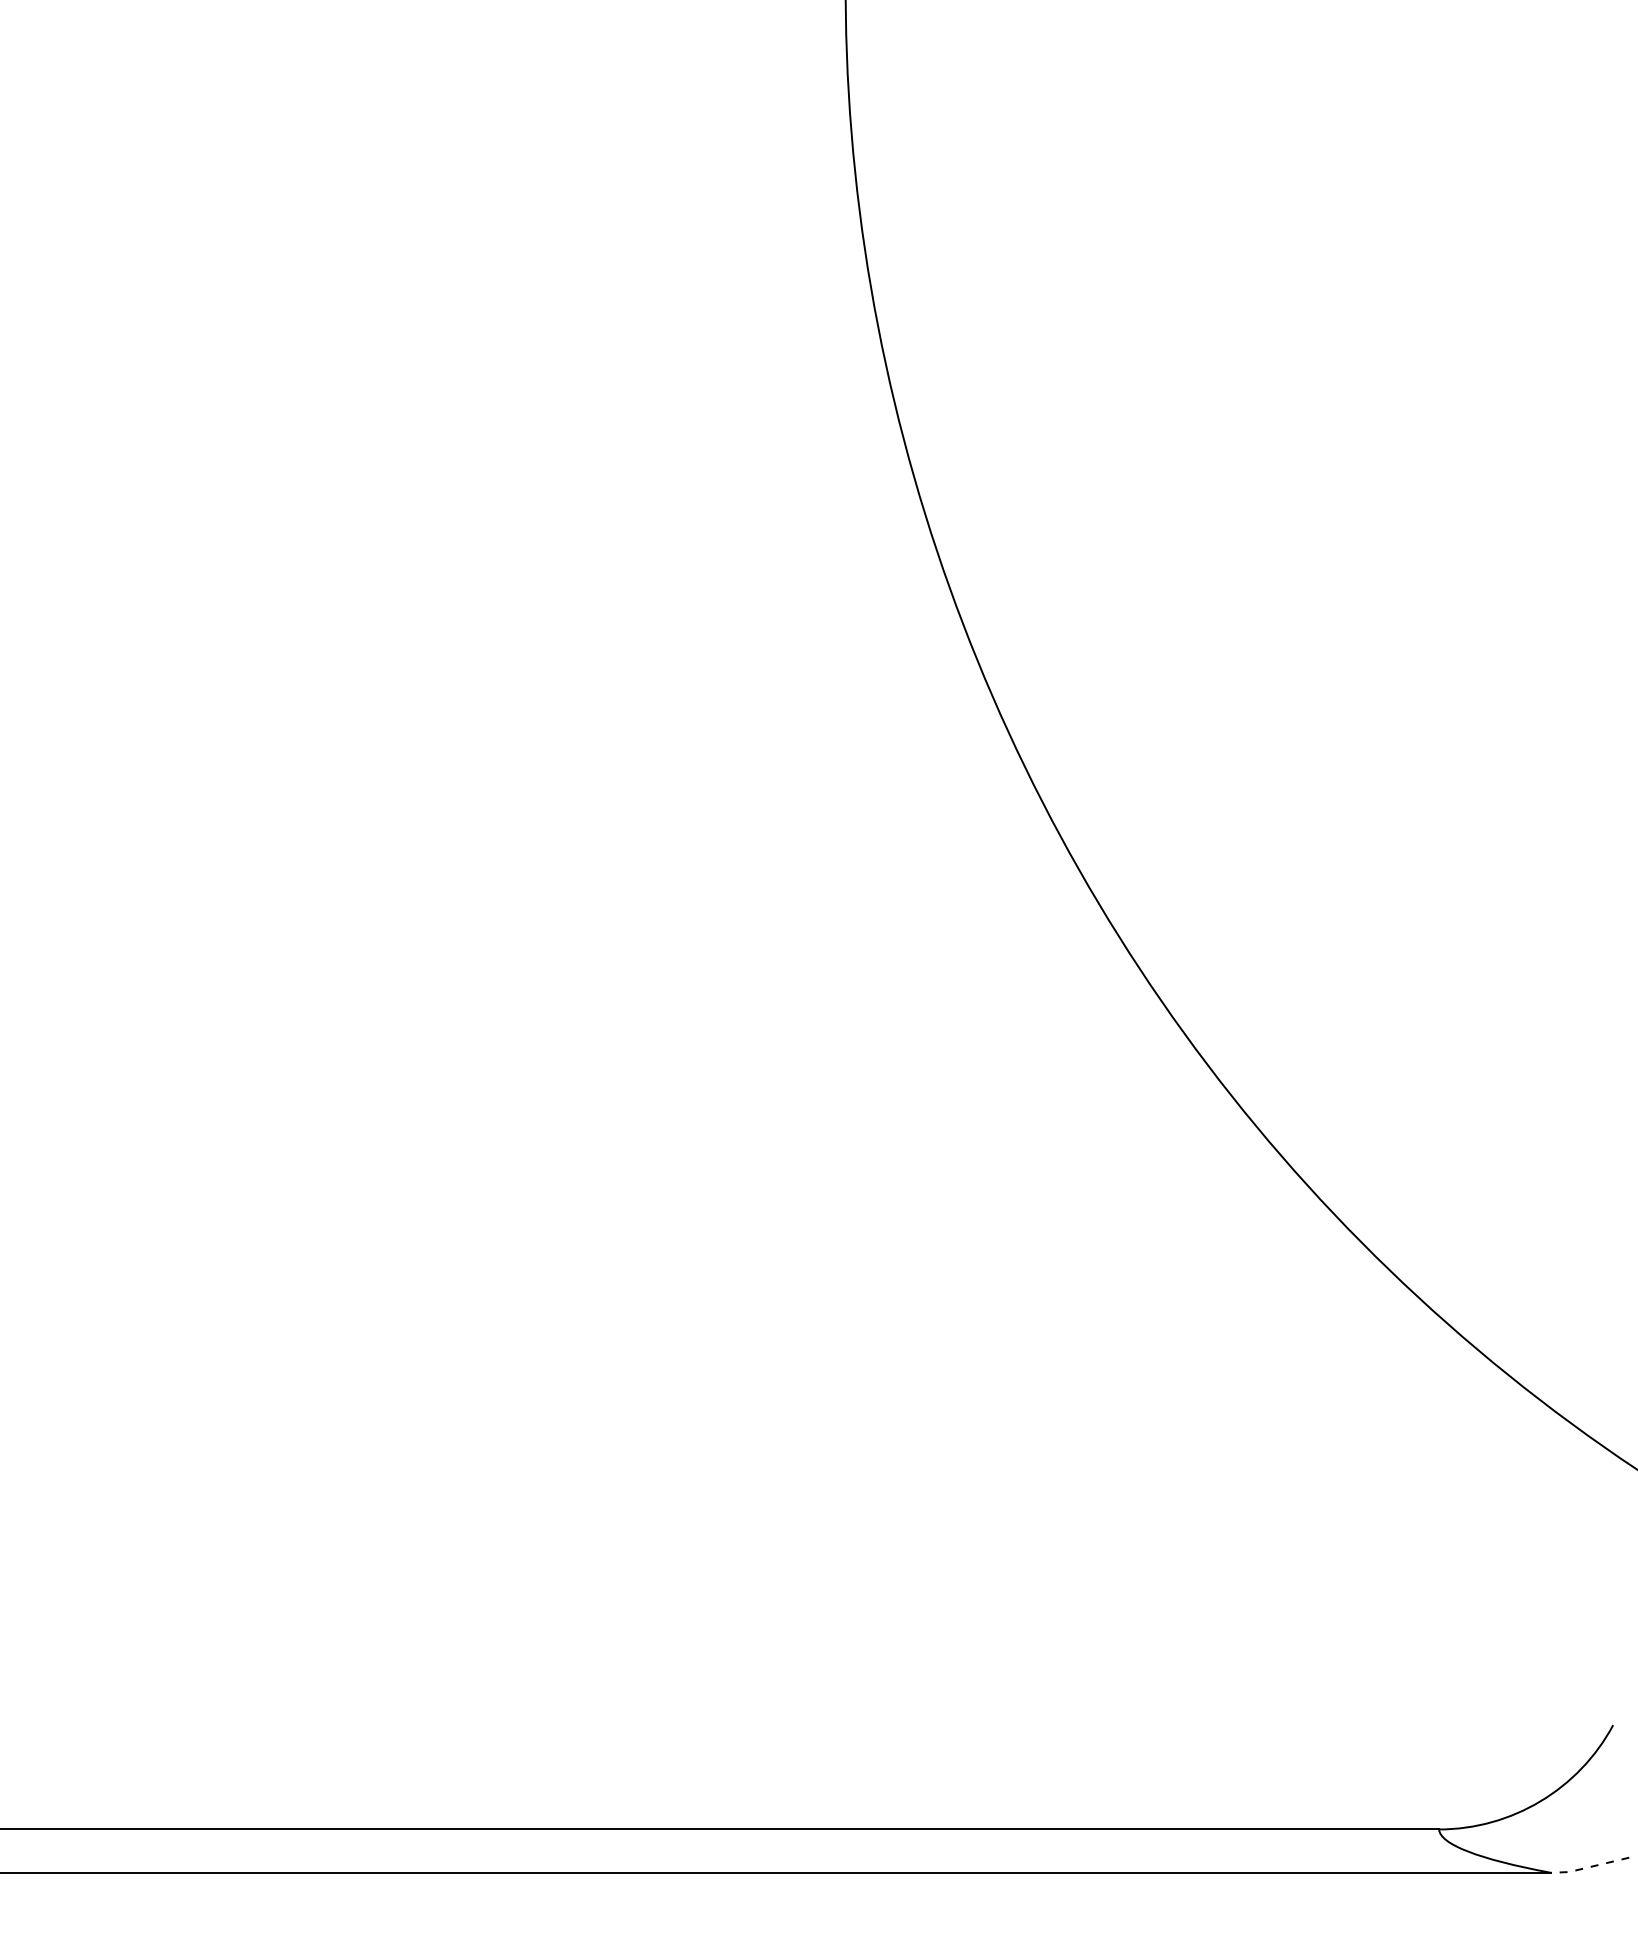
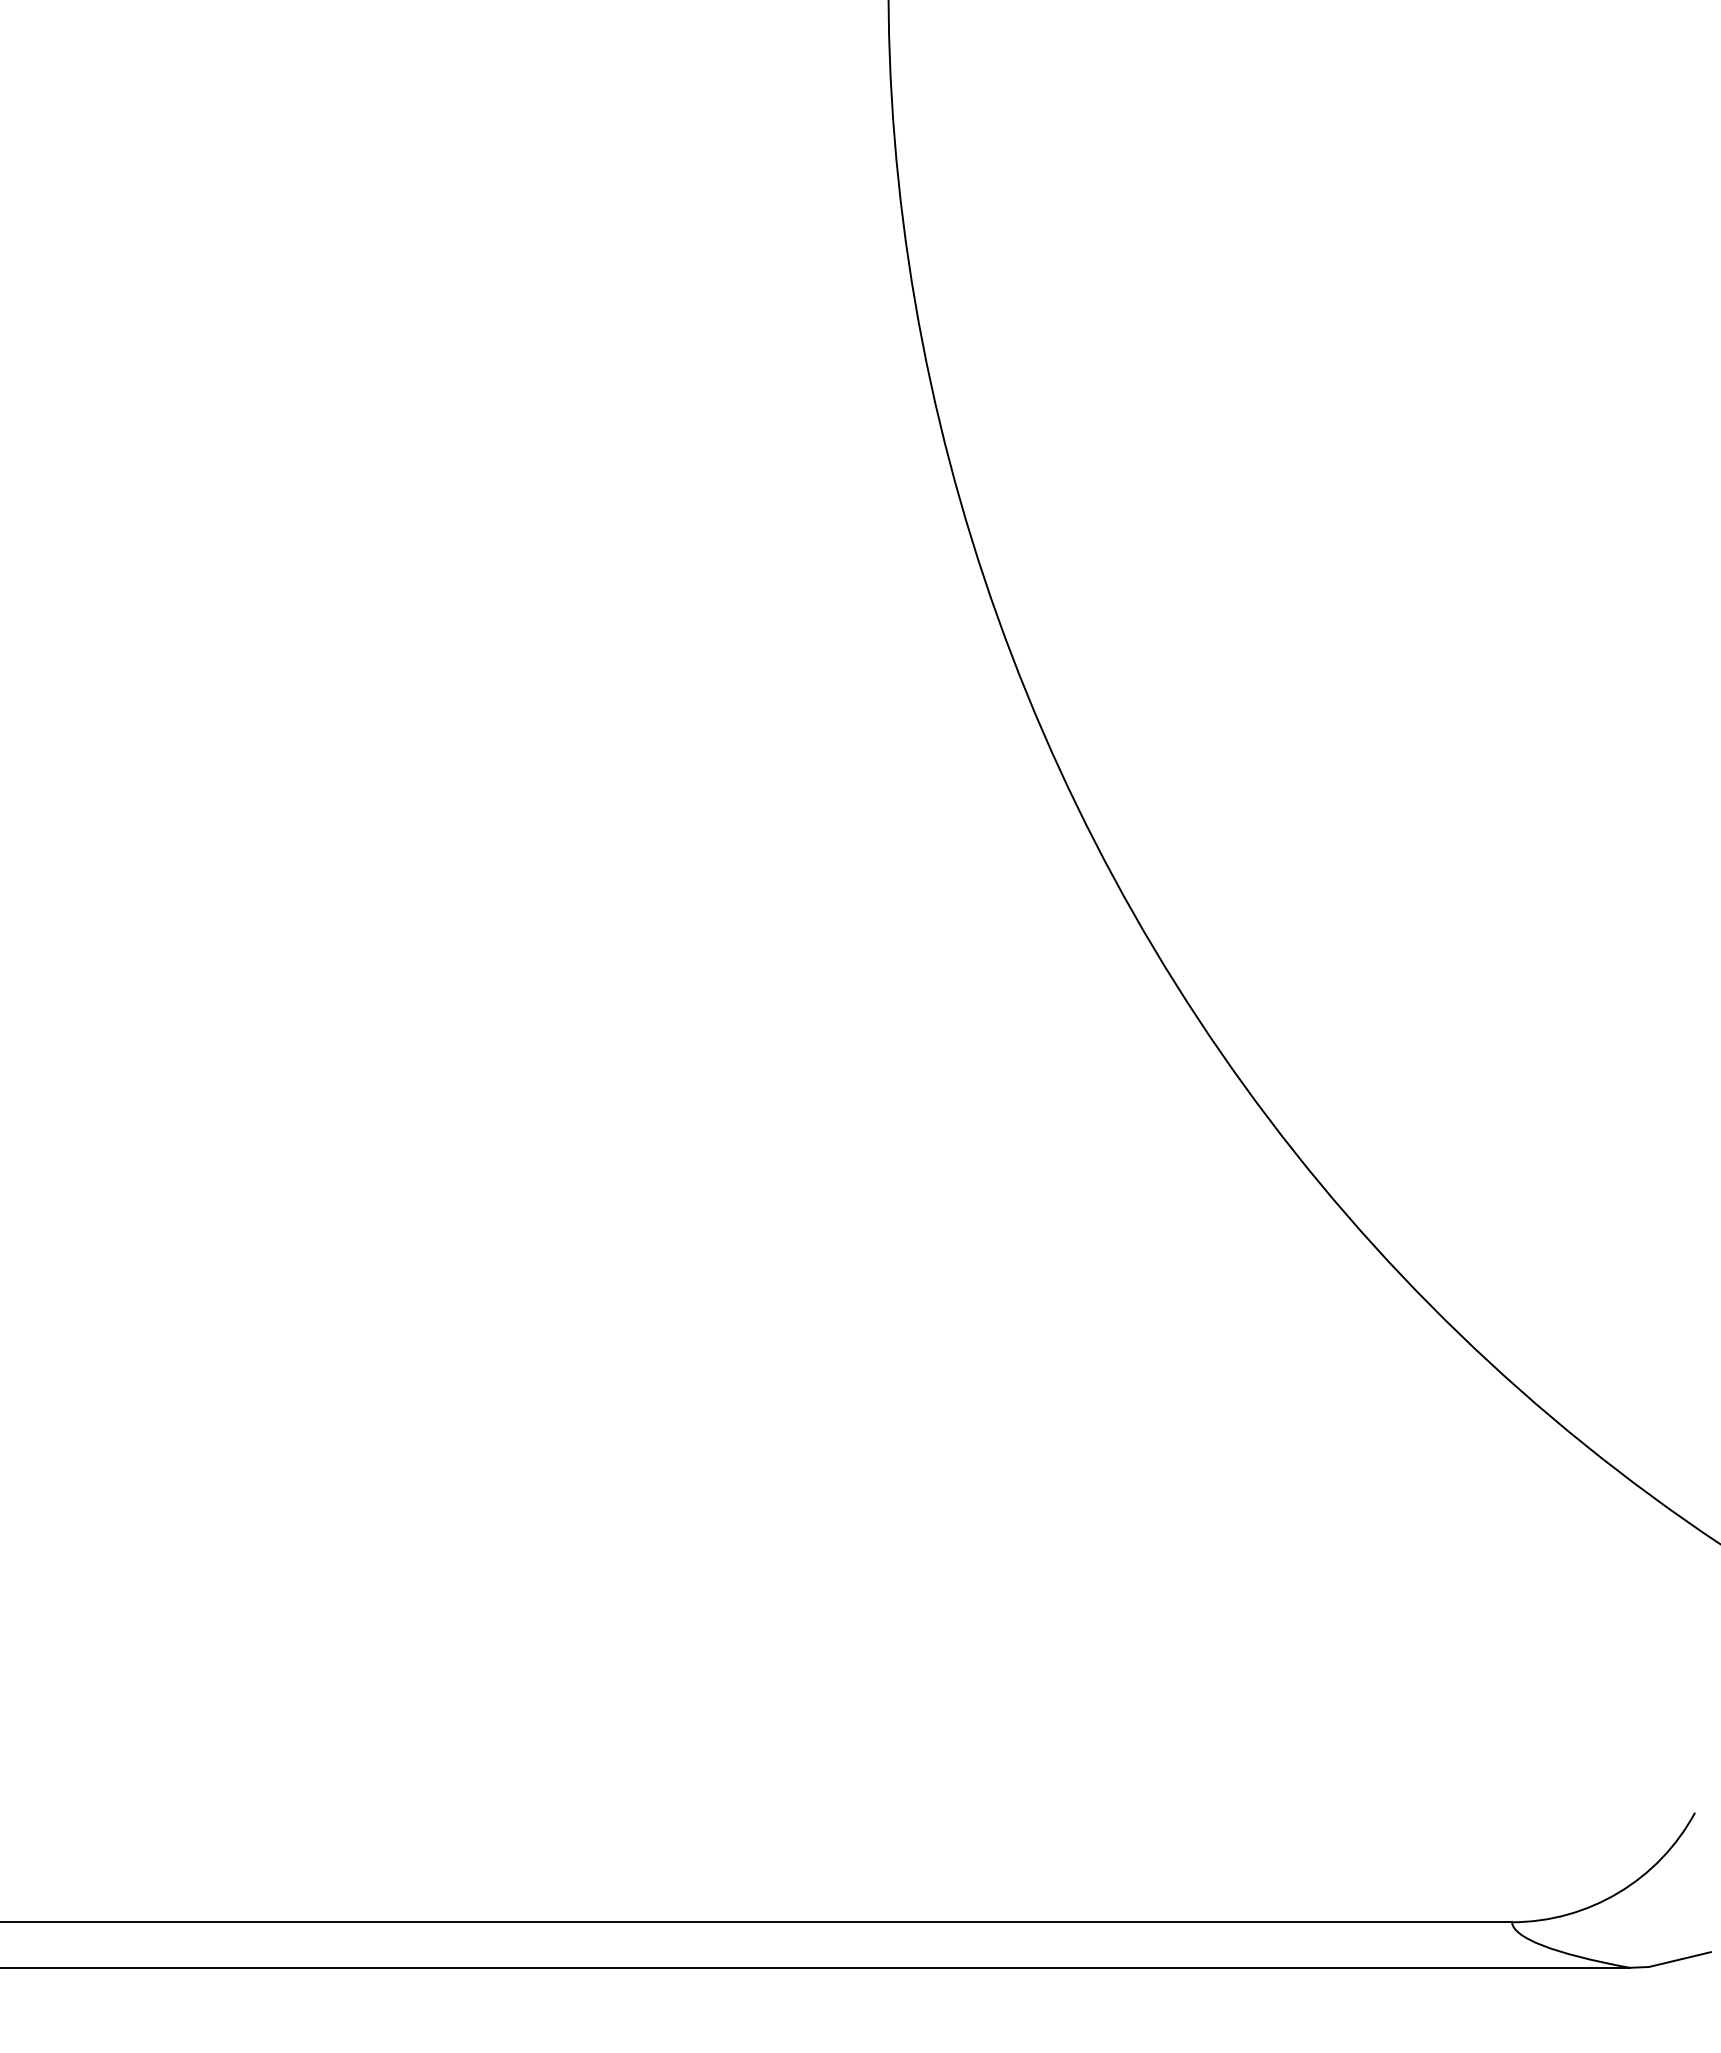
line: (1589, 1867) -> (1670, 1962), dashed -> solid

